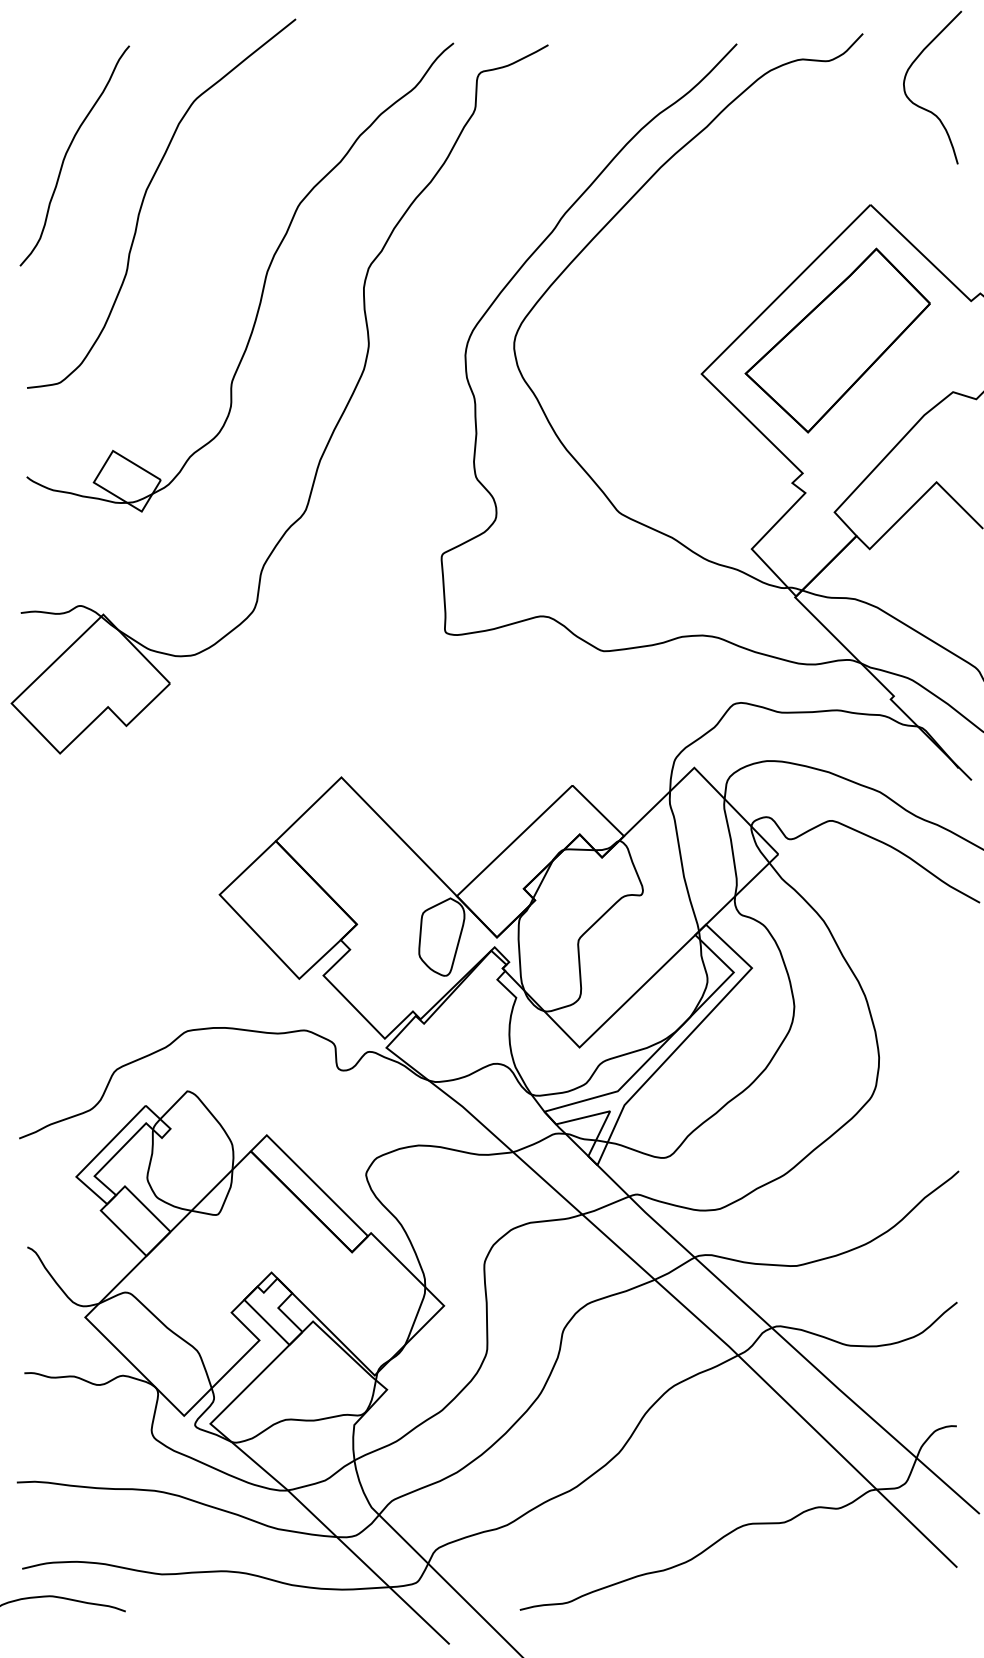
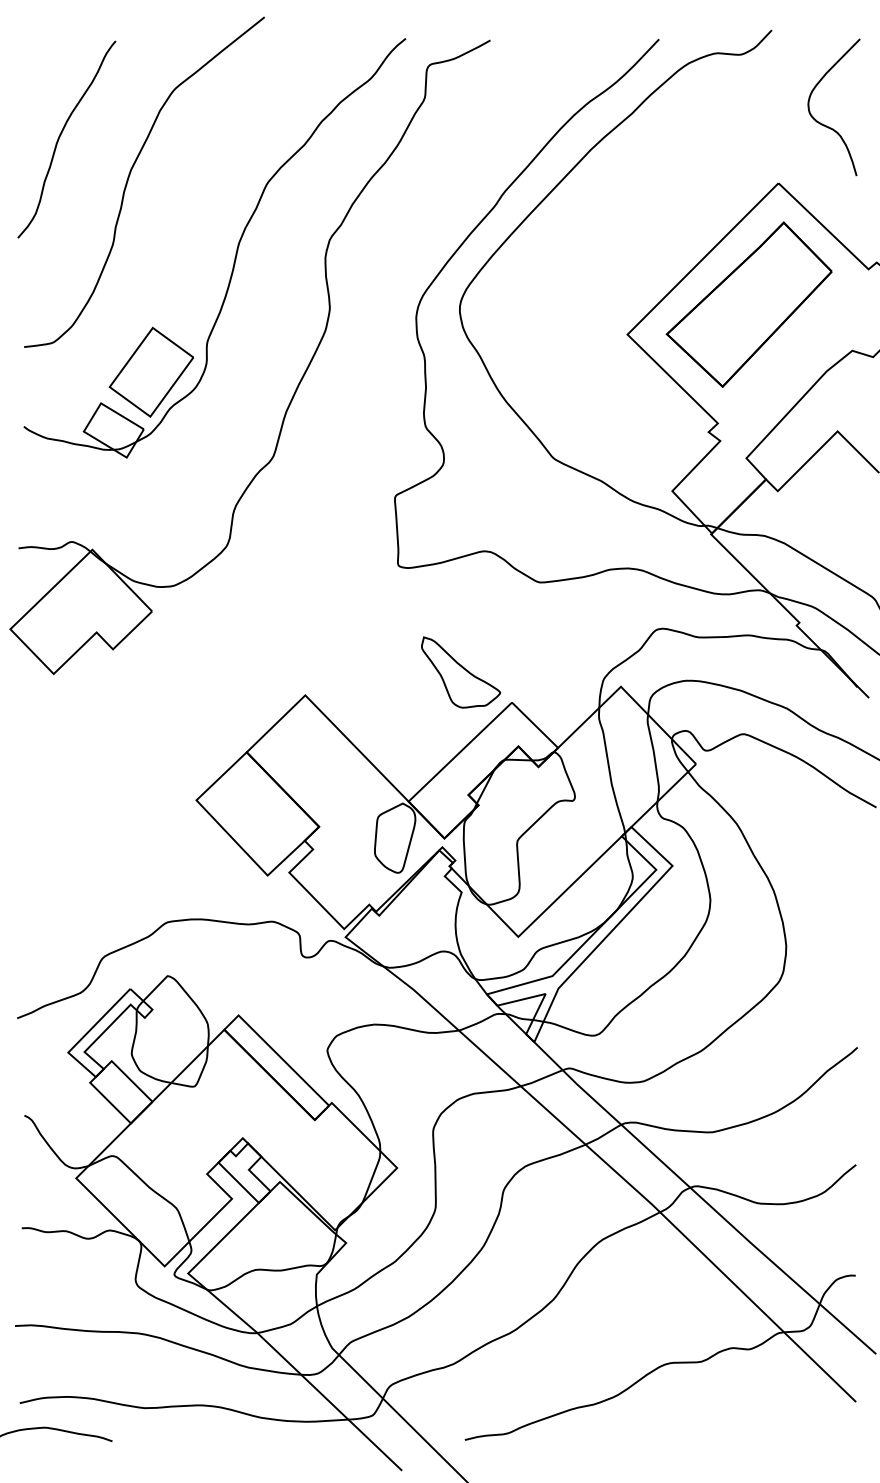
curve: (921, 106) -> (824, 124), moved
part: (168, 415) -> (150, 371), added
part: (514, 751) -> (460, 672), added

